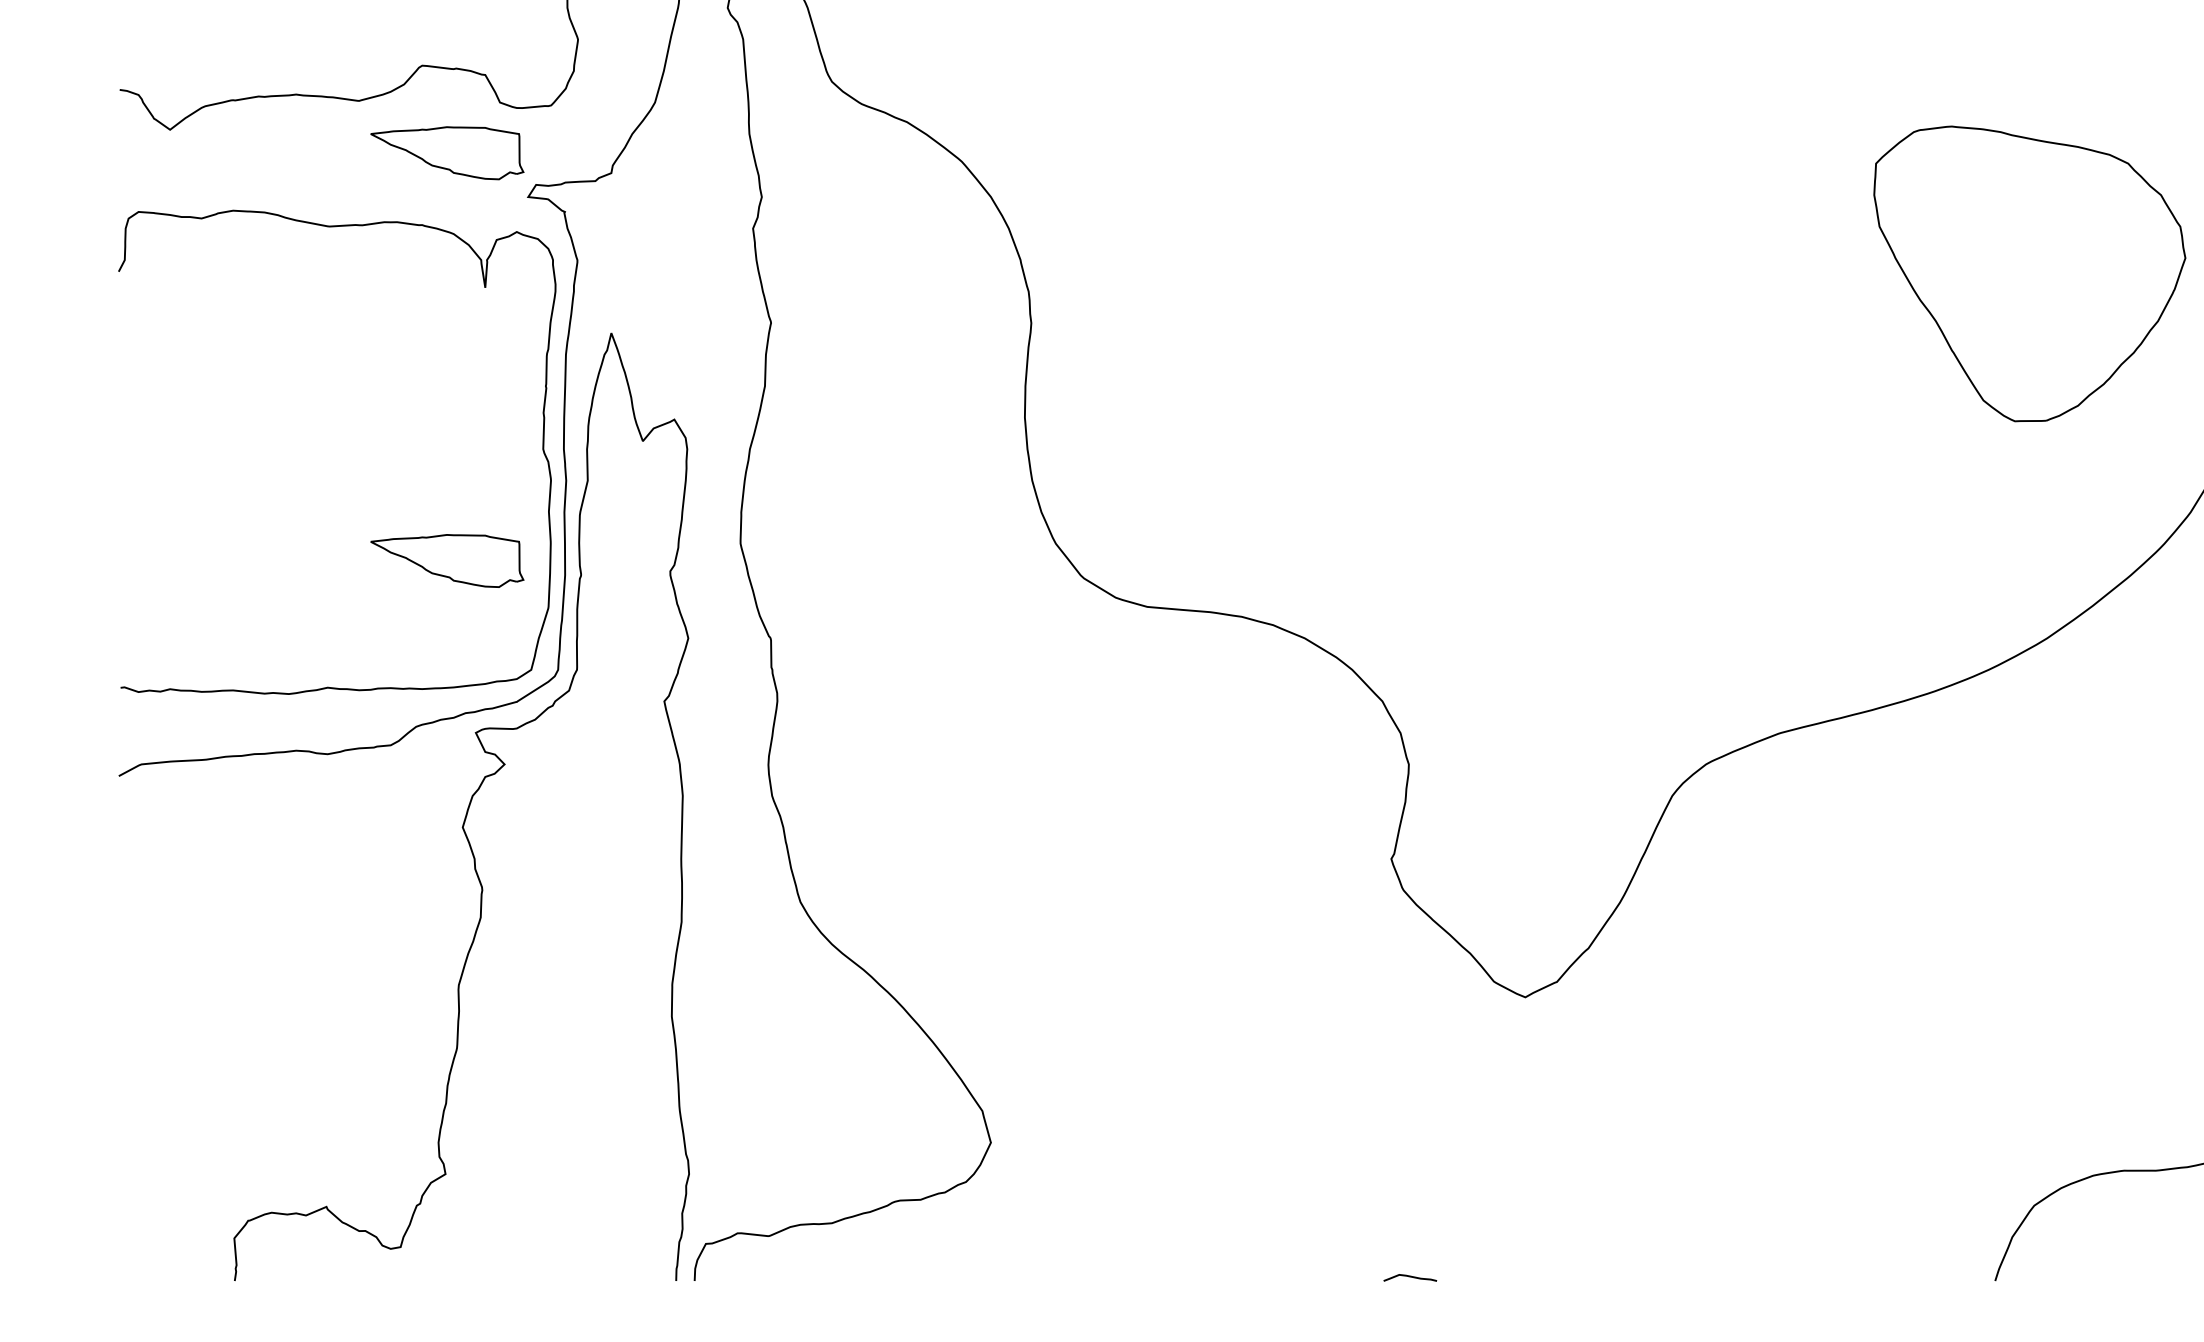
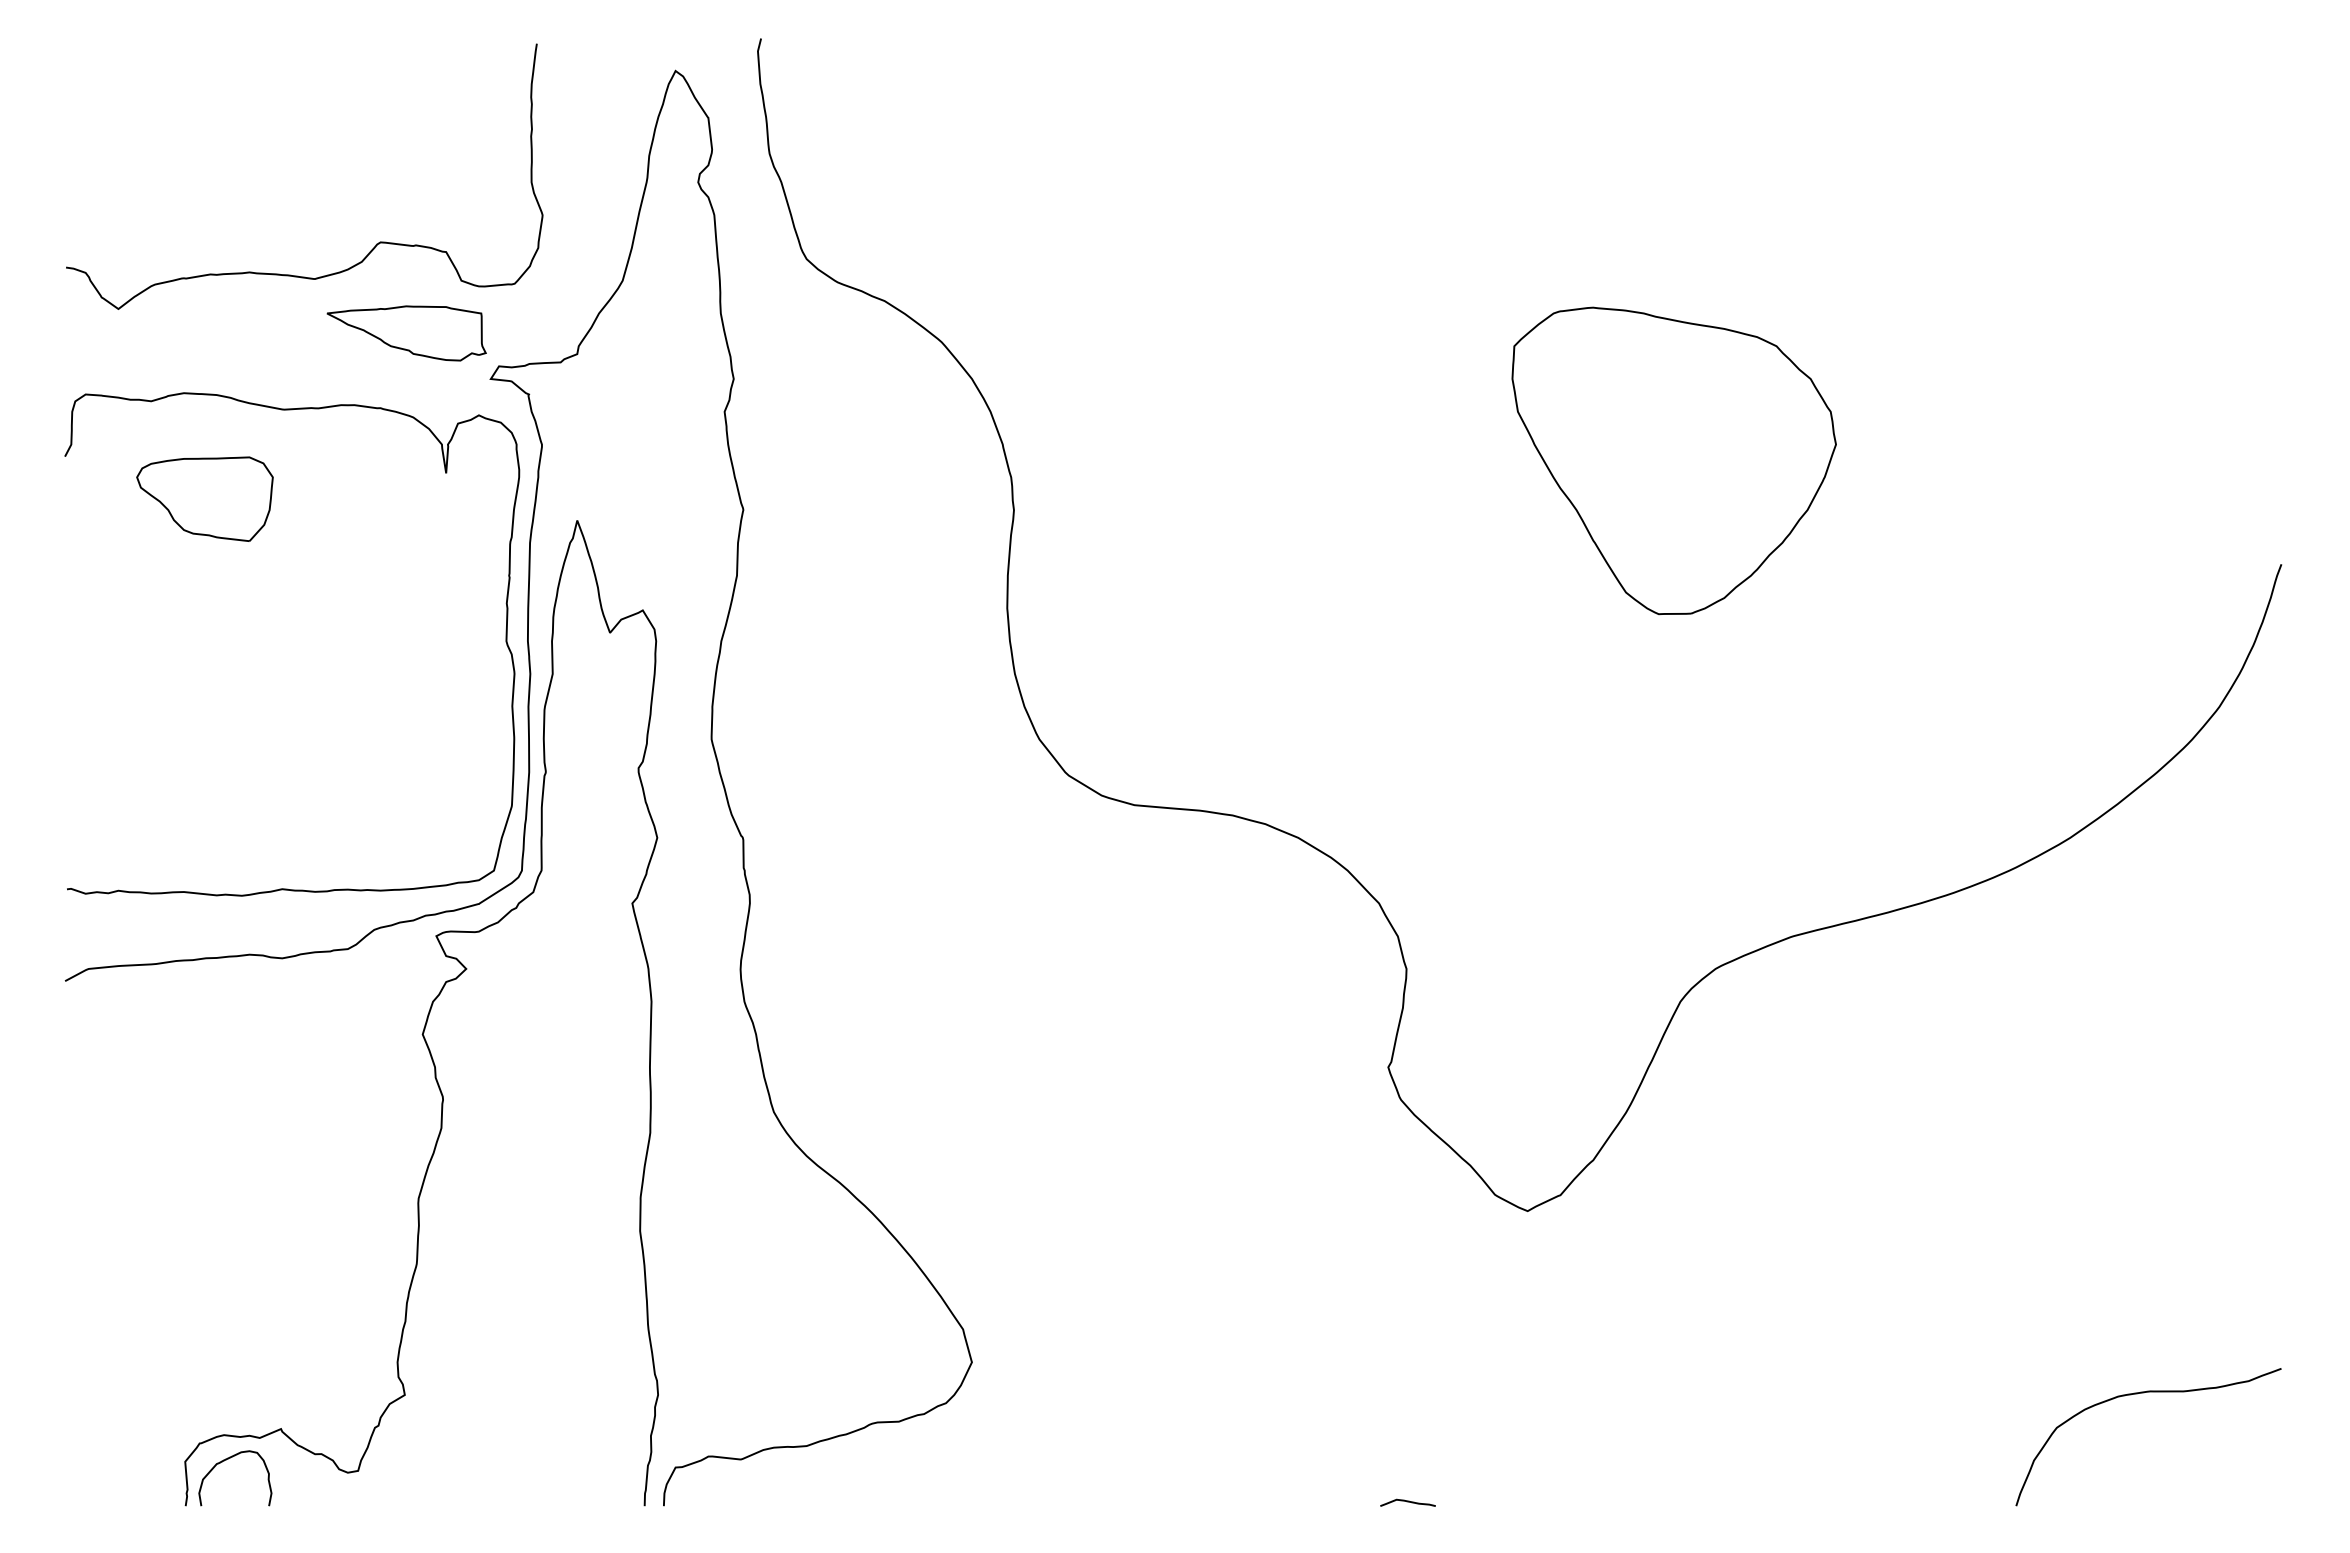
part: (2029, 273) -> (1673, 460), moved
part: (252, 311) -> (204, 498), added
part: (447, 561) -> (406, 757), removed
curve: (274, 1237) -> (226, 1460), added

